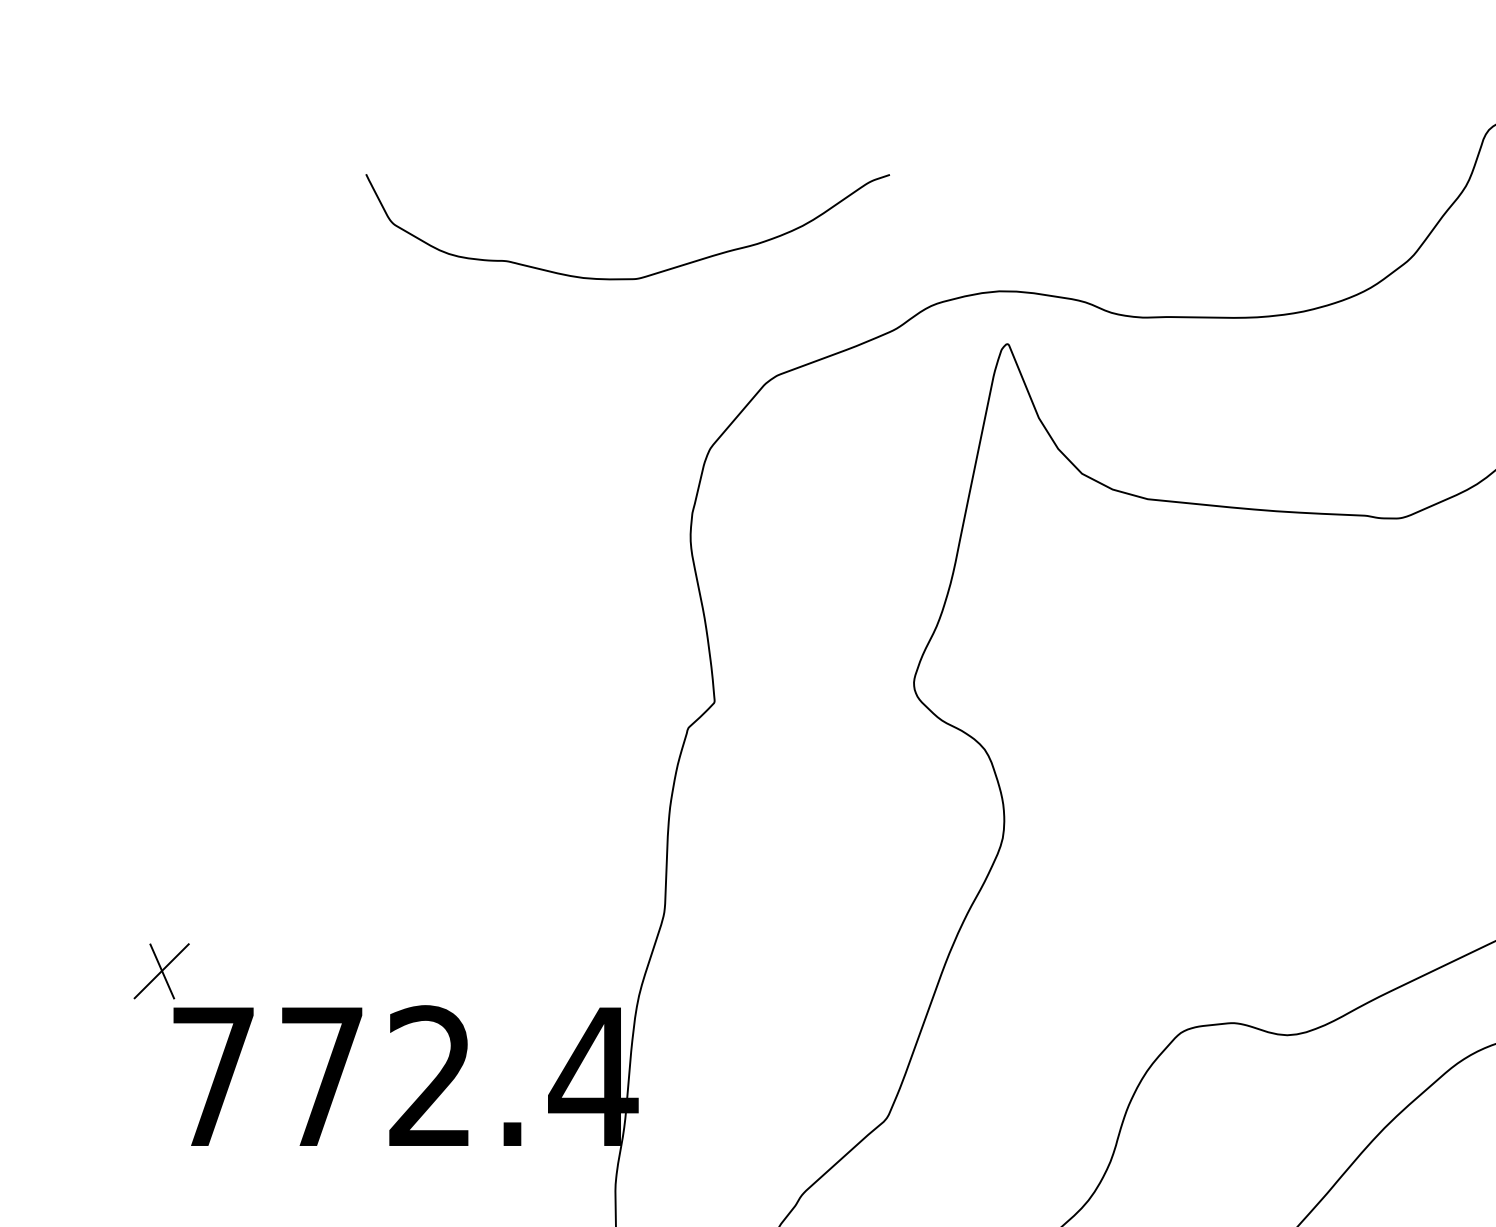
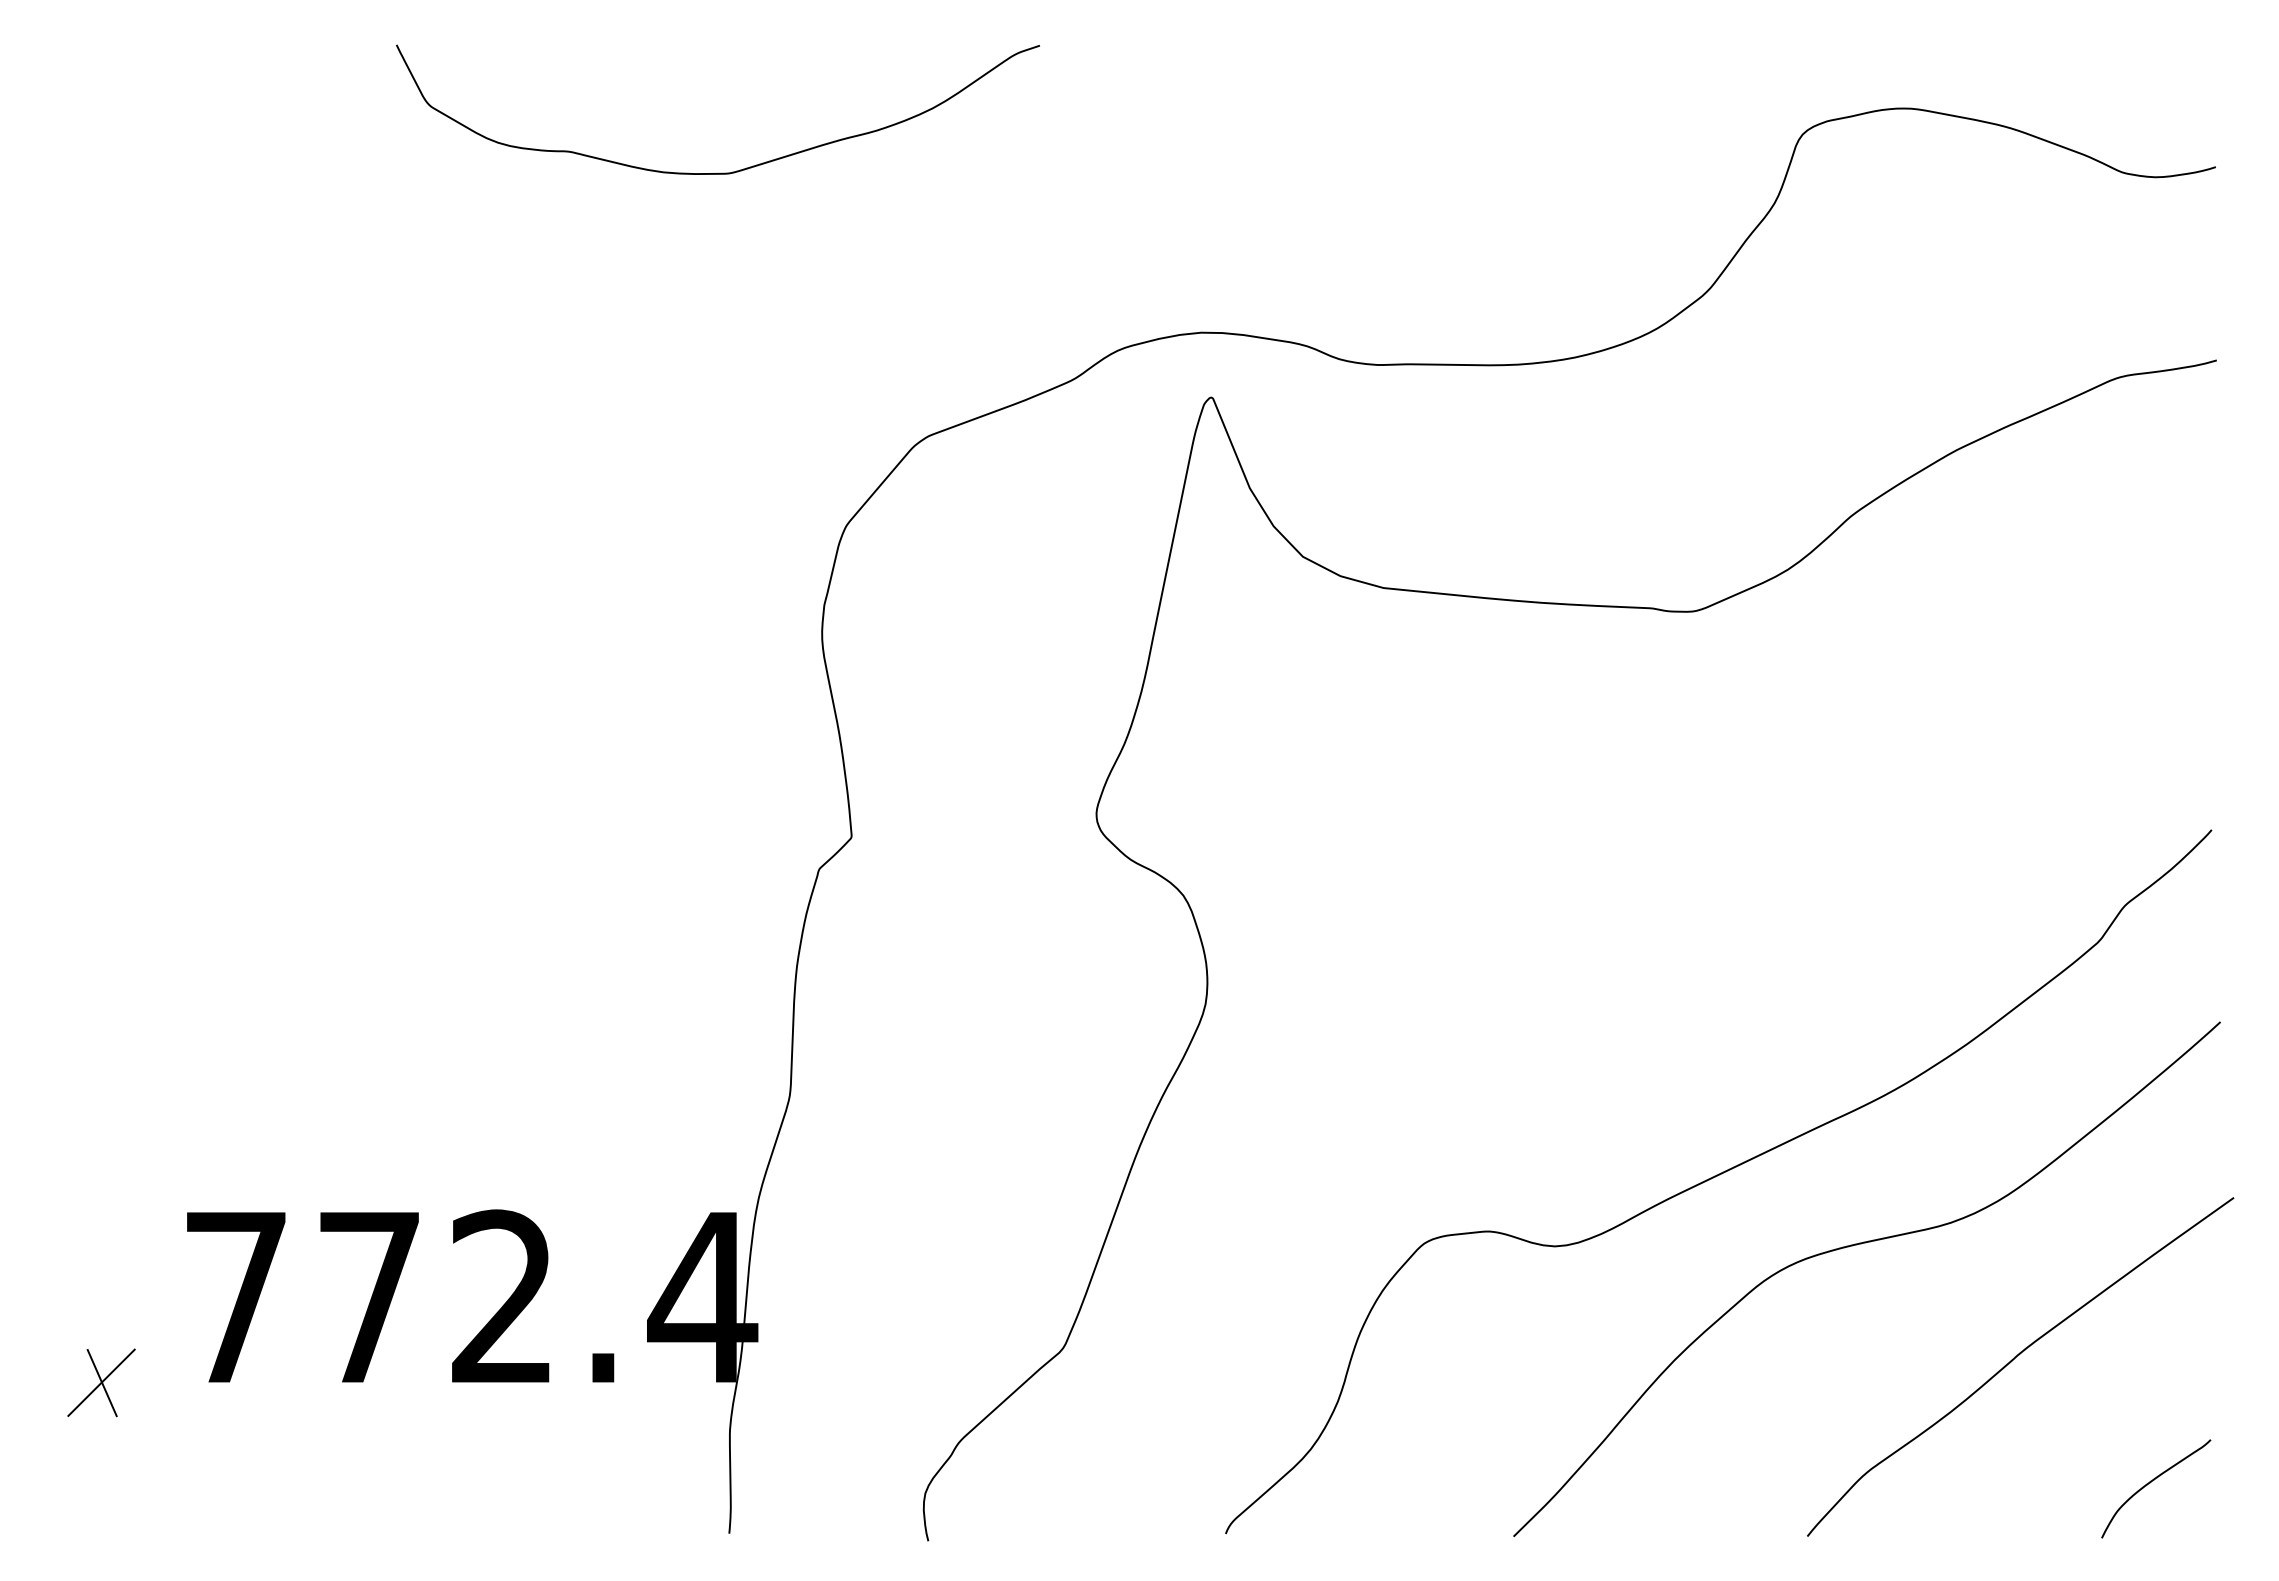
curve: (629, 278) -> (720, 172), moved
part: (161, 971) -> (101, 1382), moved

